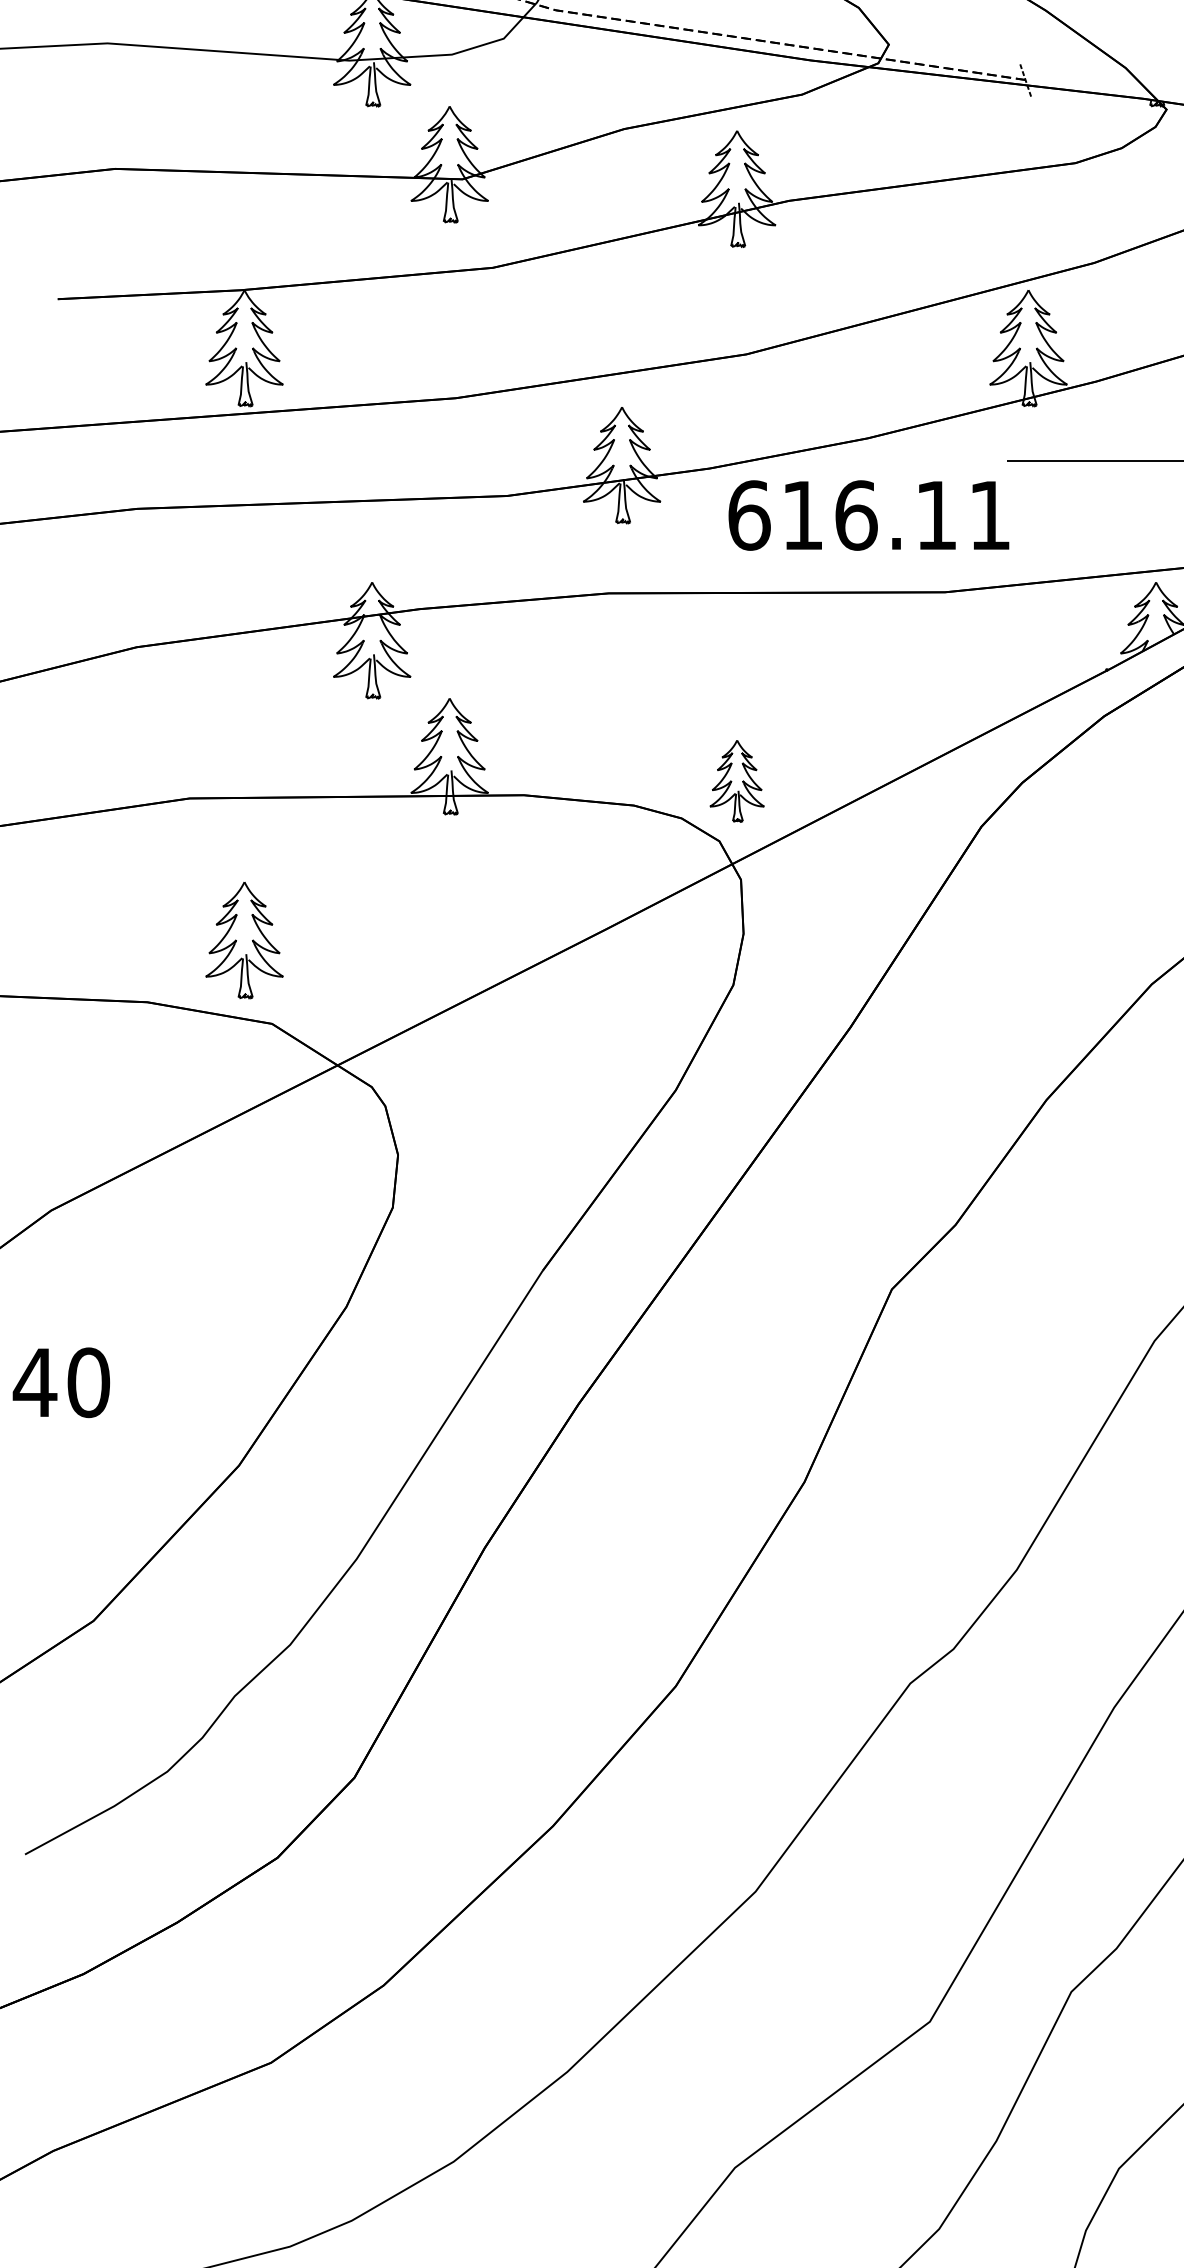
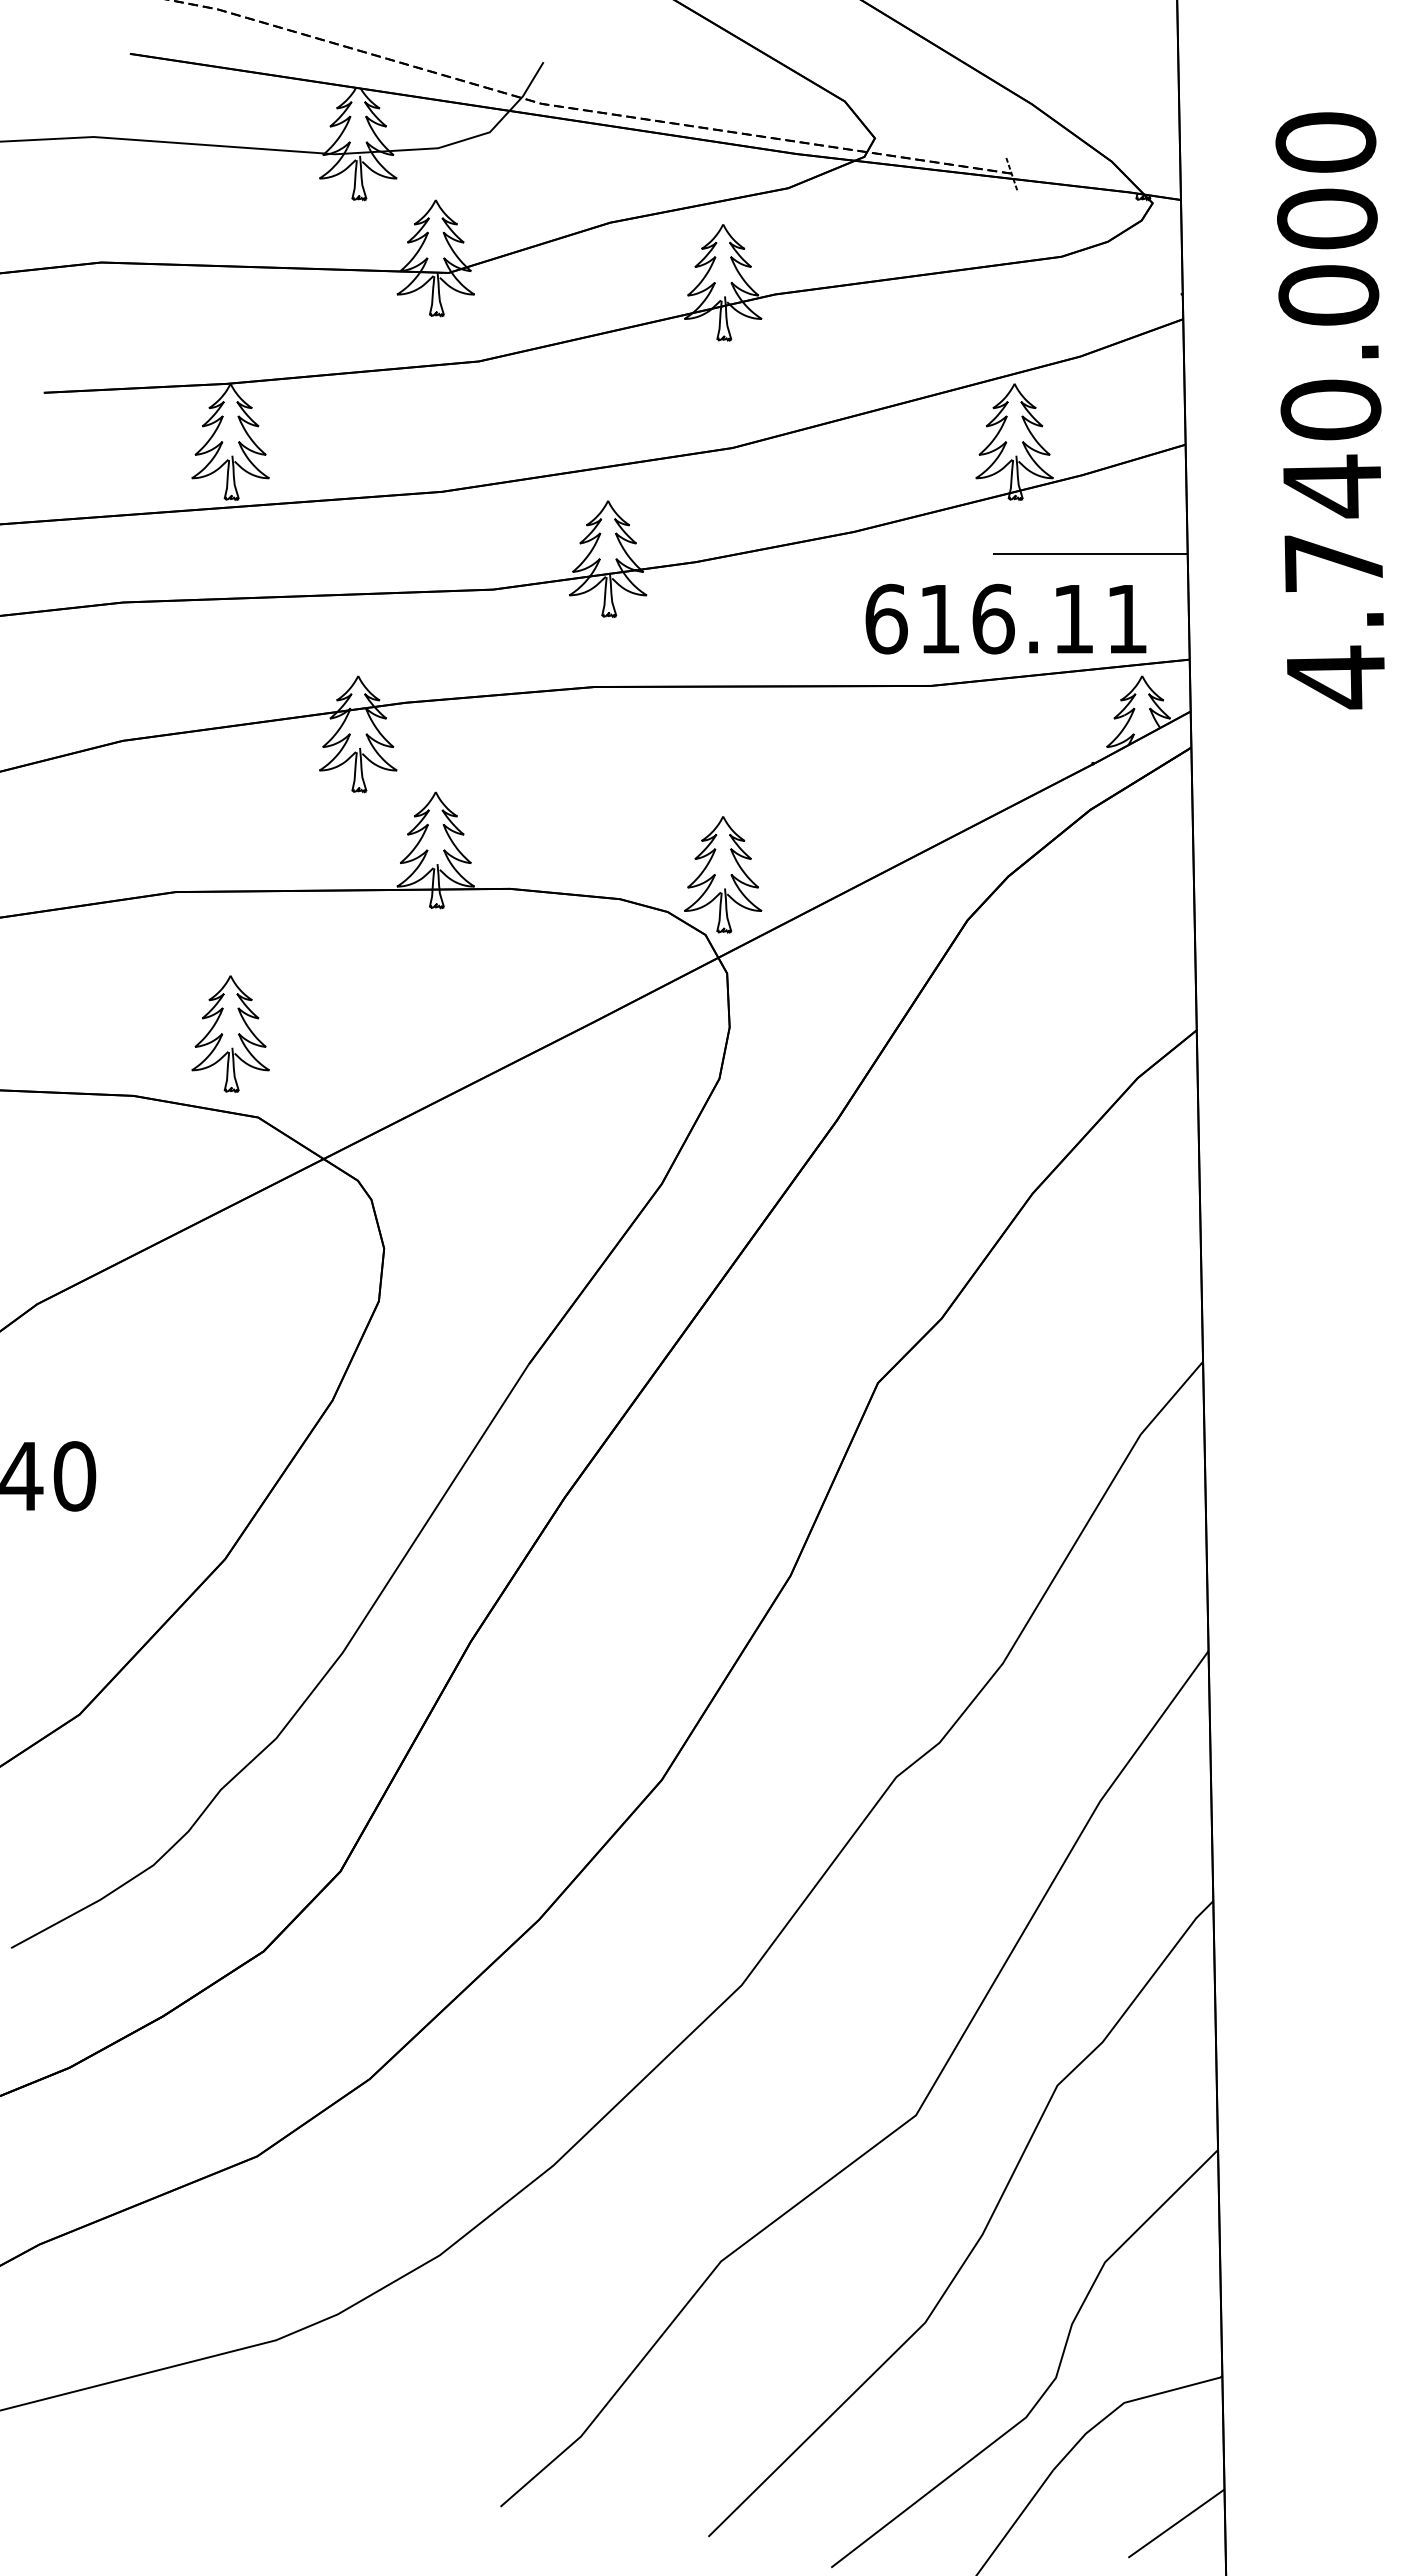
text: (868, 514) -> (1005, 618), moved
part: (737, 780) -> (723, 874), size x1.43

